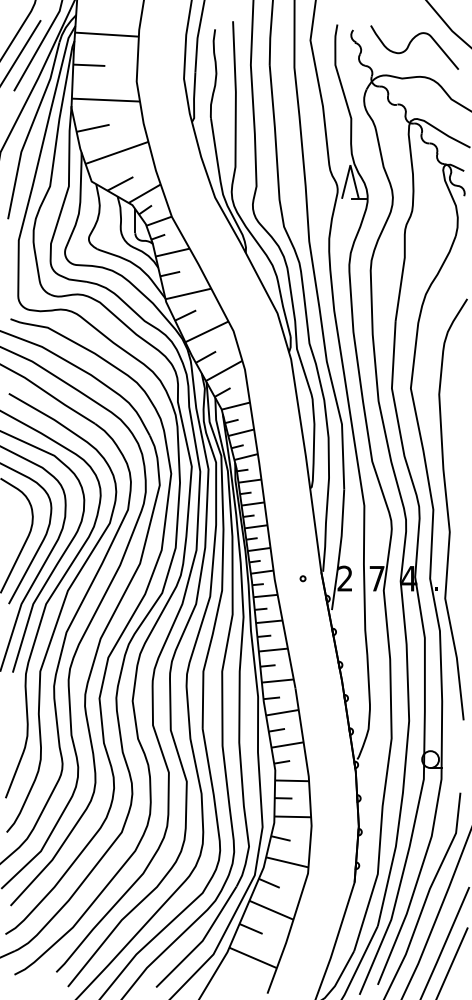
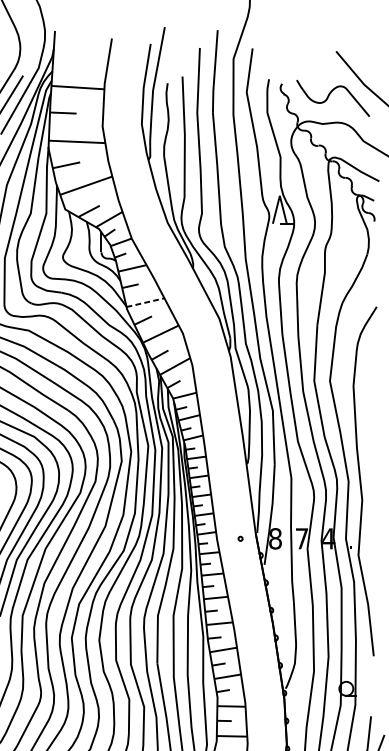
line: (188, 293) -> (145, 302), solid -> dashed
text: (344, 578) -> (274, 538), 2 -> 8

